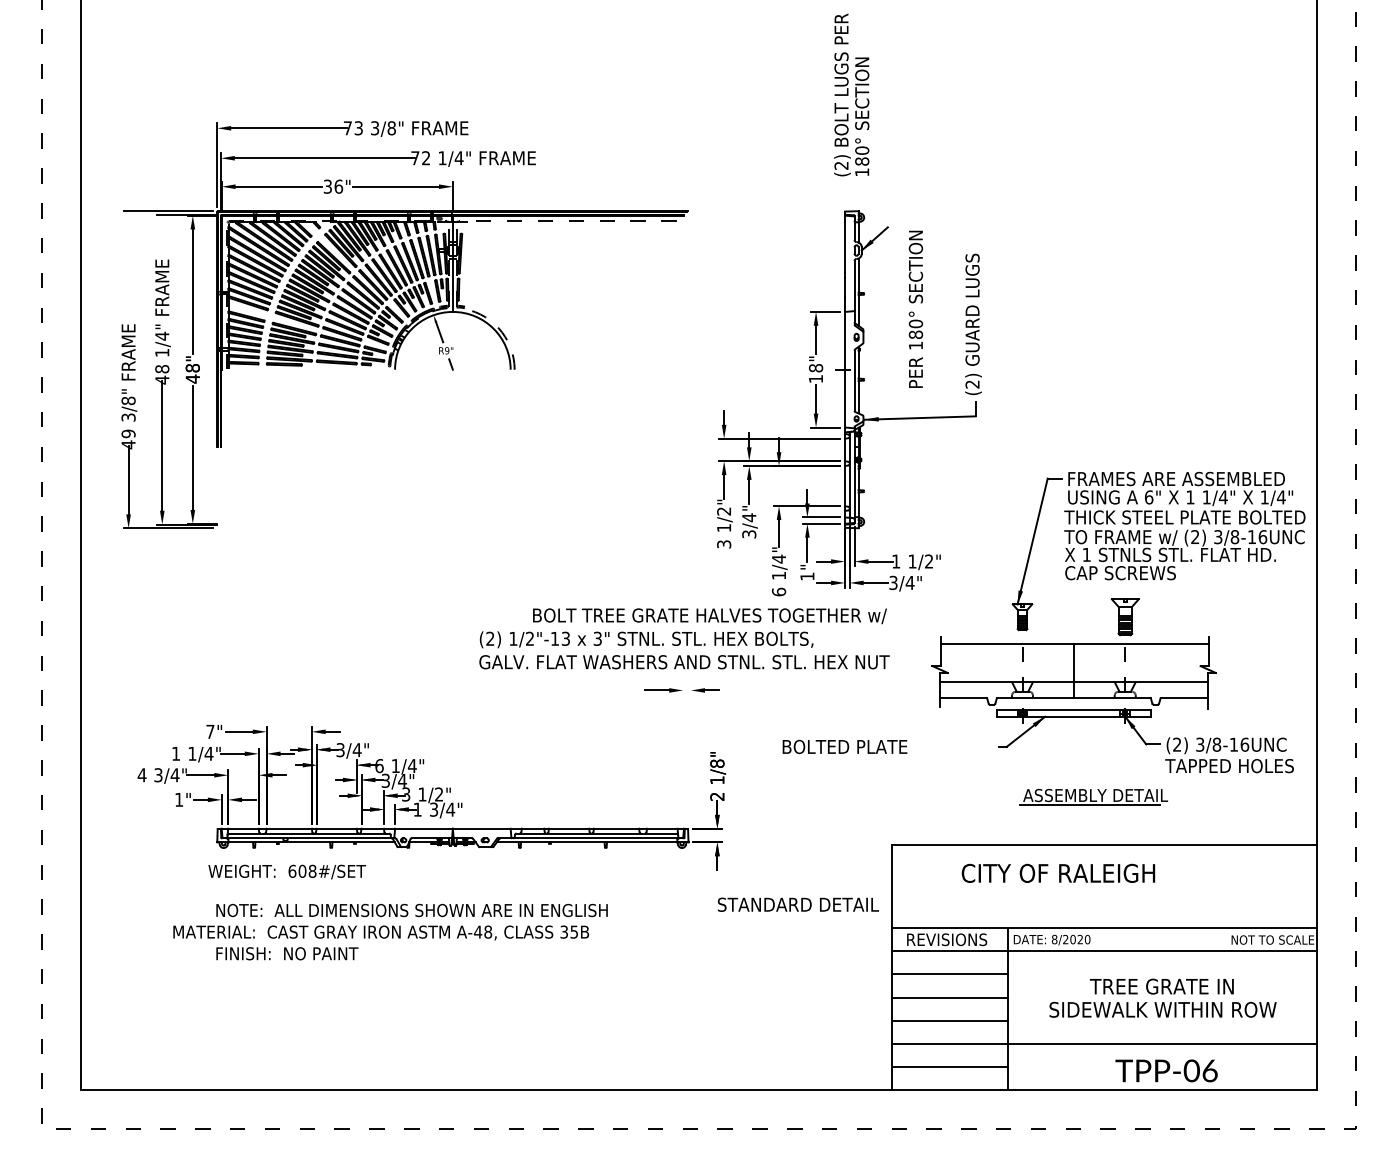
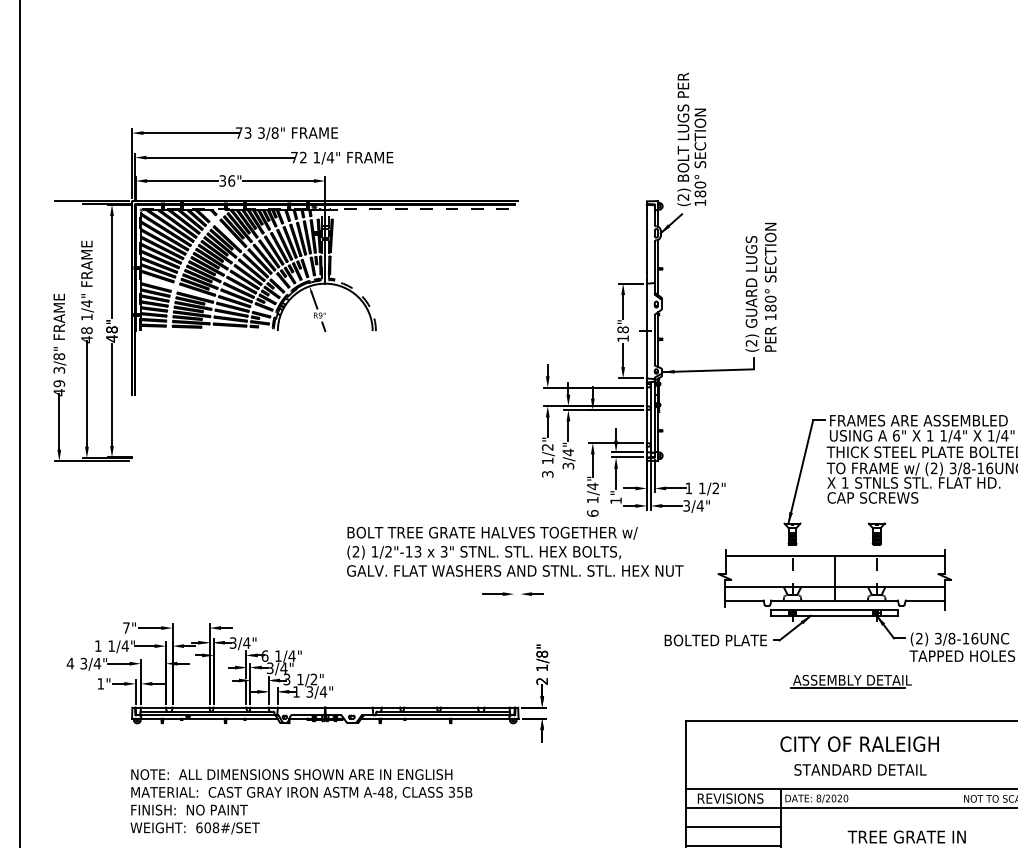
text: (851, 94) -> (691, 138), moved
text: (915, 308) -> (770, 286), moved
text: (709, 616) -> (492, 533), moved
part: (1124, 617) -> (876, 534), size x0.71
text: (844, 746) -> (715, 640), moved
line: (356, 810) -> (246, 692), added
text: (286, 871) -> (194, 827), moved
text: (1058, 872) -> (859, 743), moved
text: (797, 904) -> (859, 769), moved
text: (381, 932) -> (302, 792), moved

